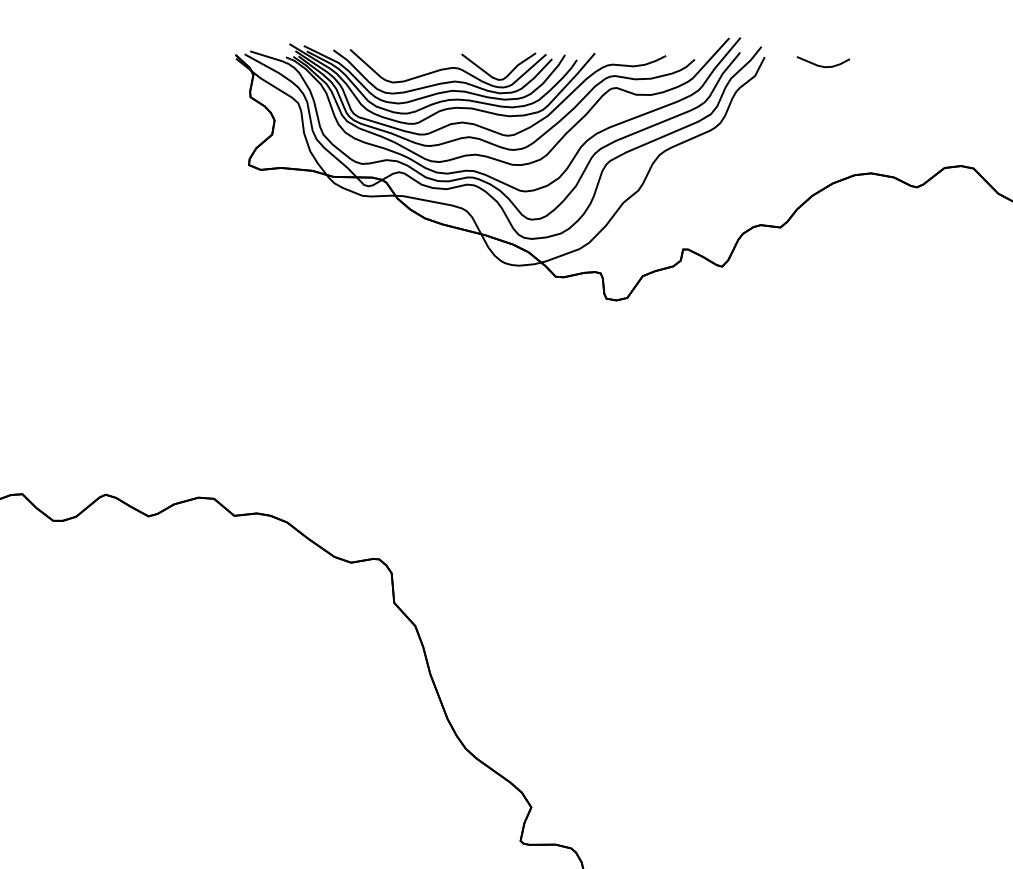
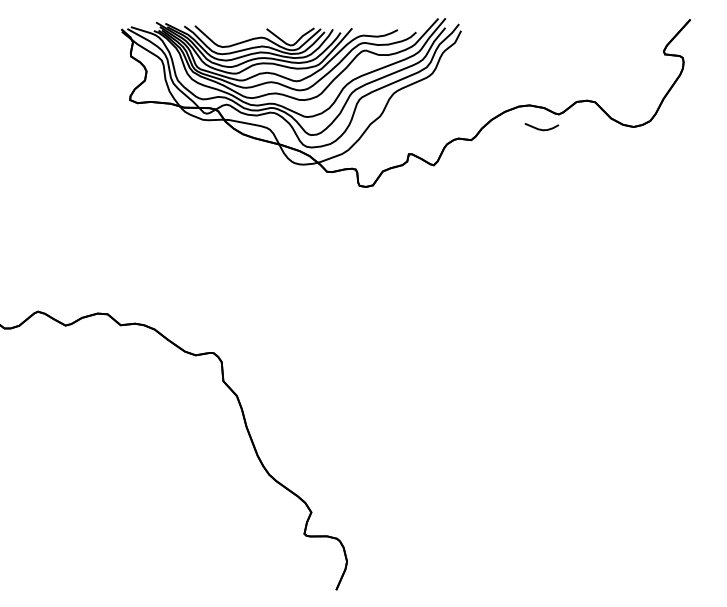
curve: (821, 64) -> (540, 128), moved

